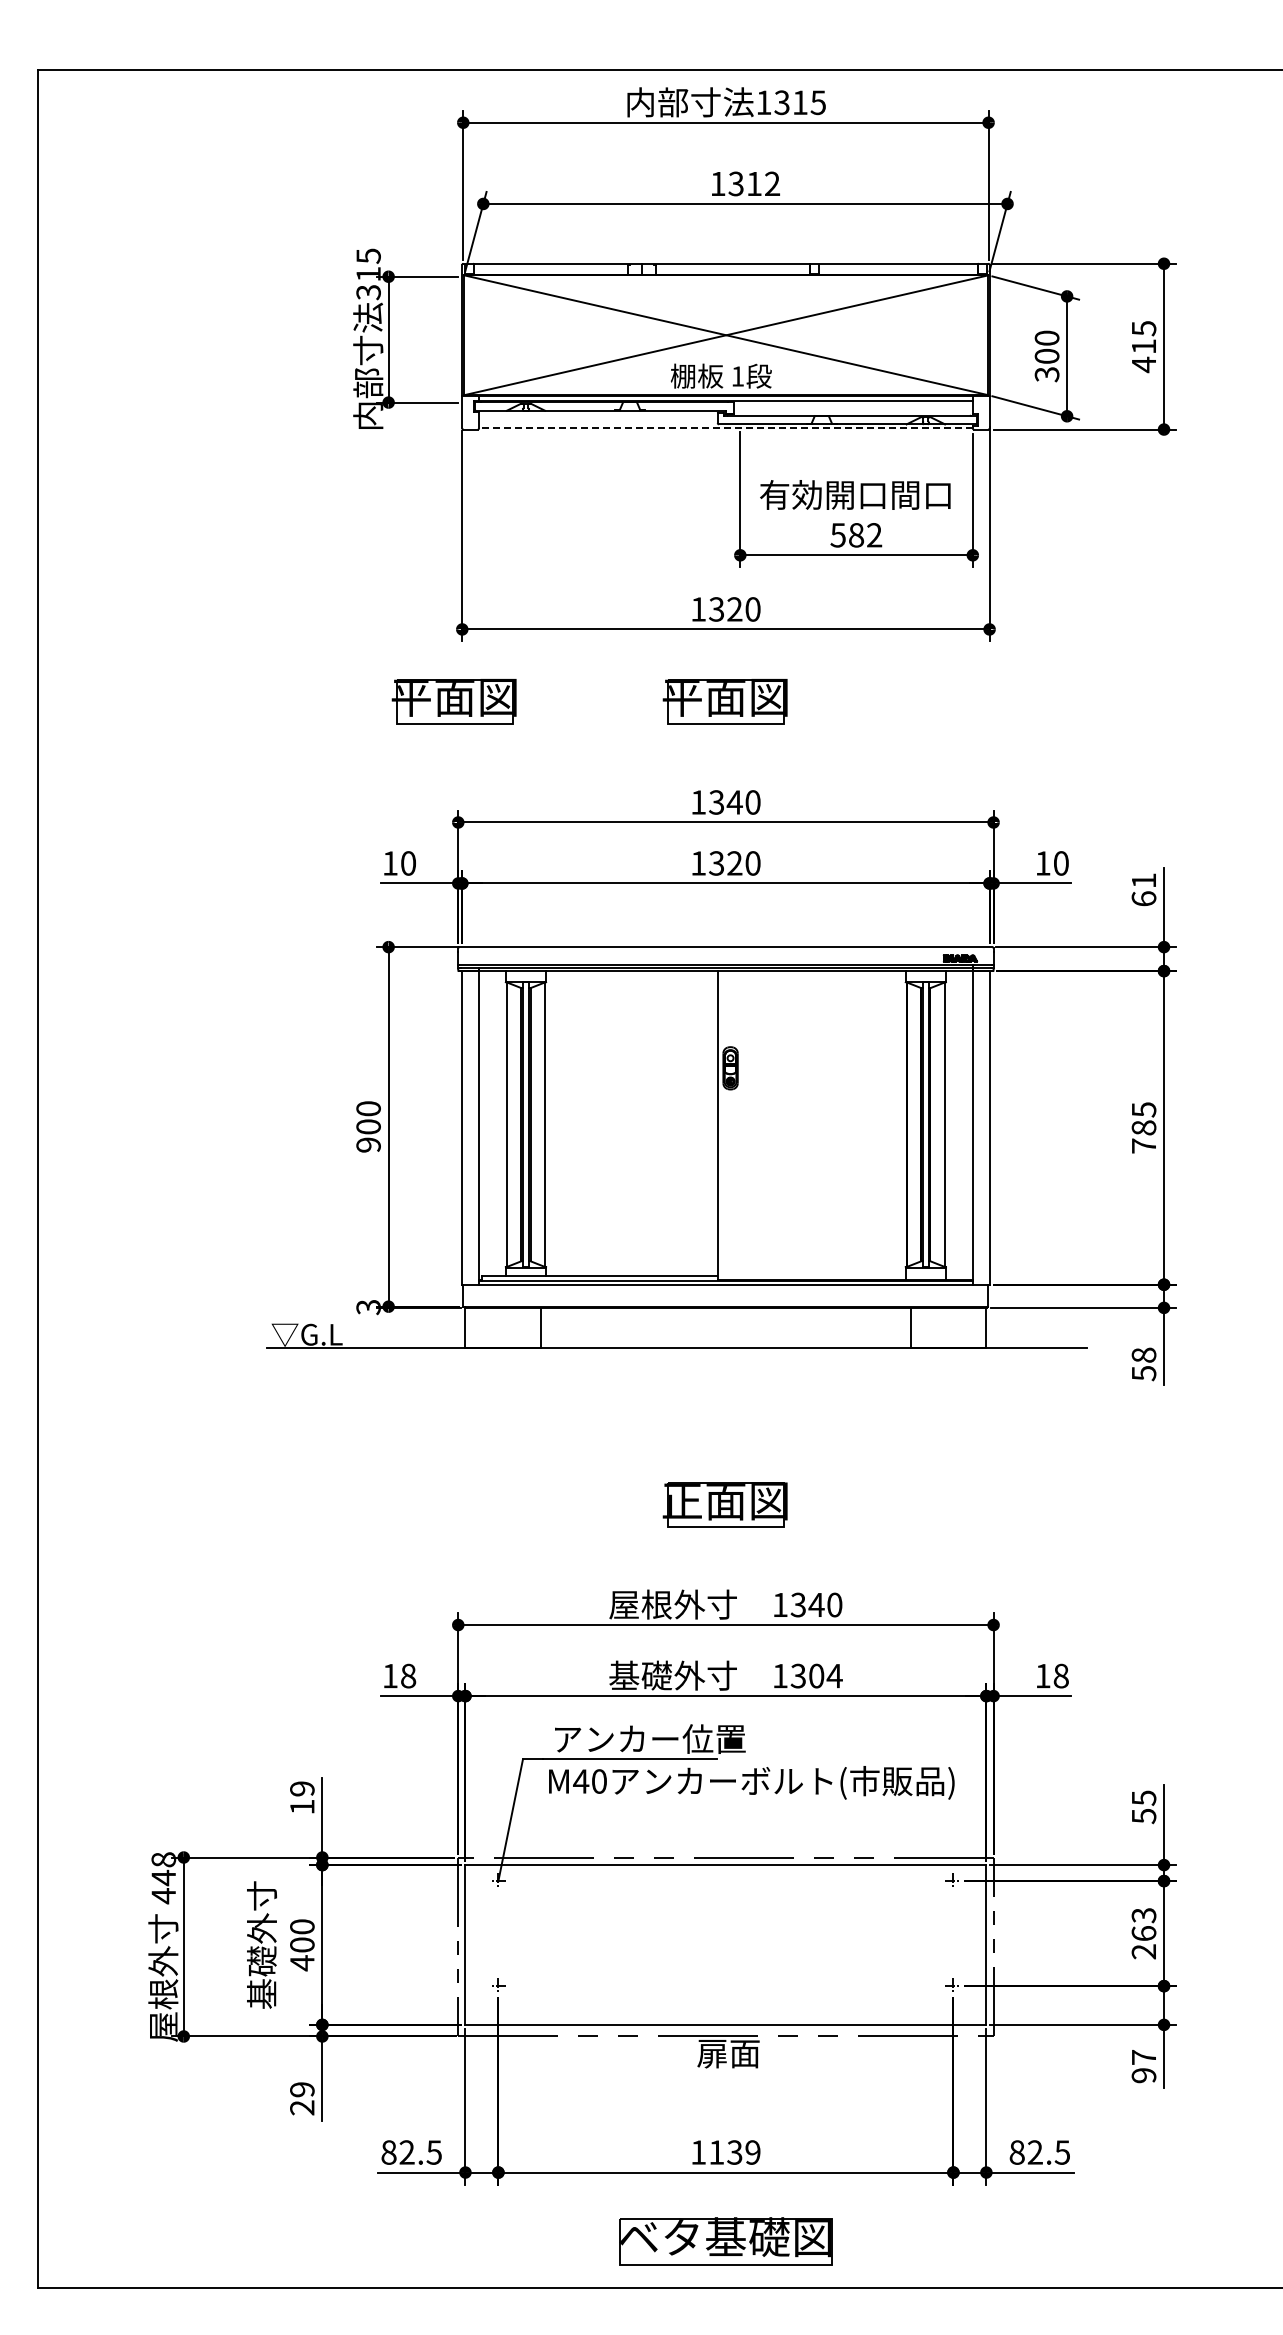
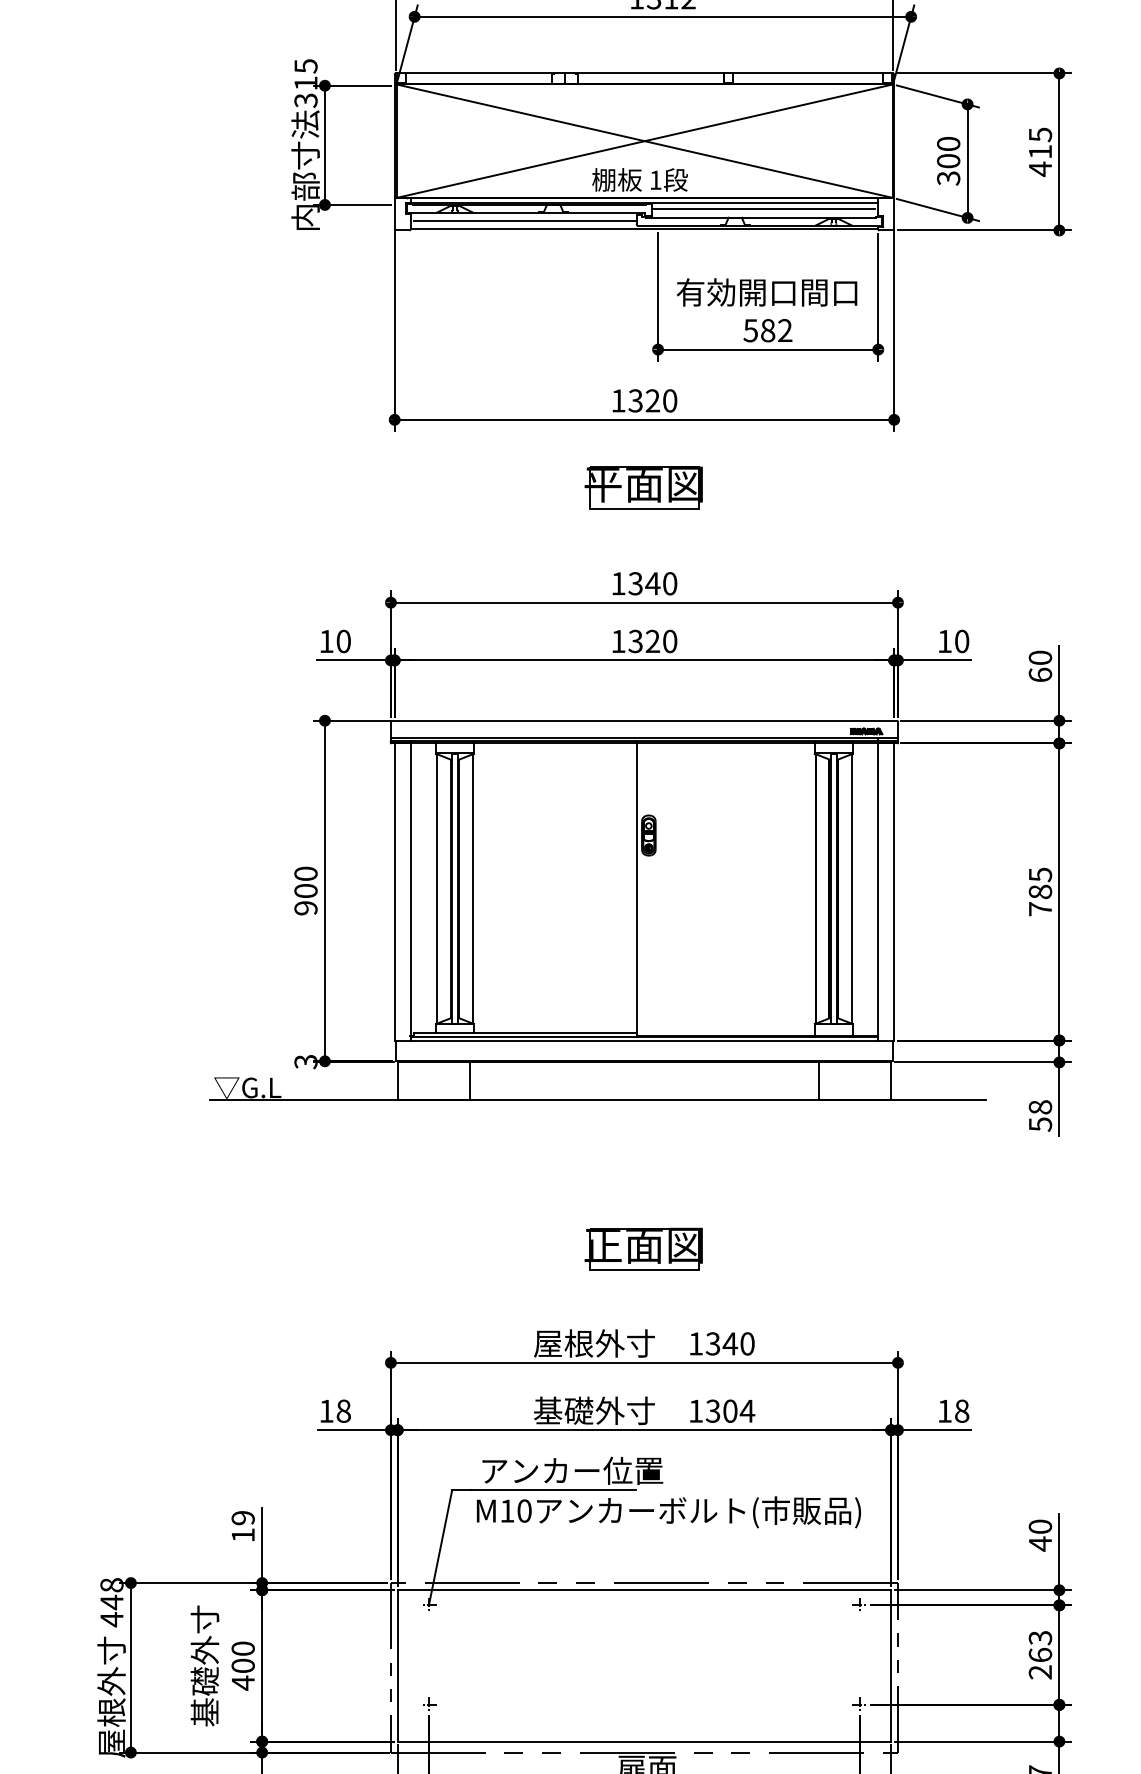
line: (851, 406) -> (763, 208), added
line: (599, 419) -> (524, 220), added
line: (725, 428) -> (644, 229), dashed -> solid
part: (453, 701) -> (386, 488), removed
text: (1143, 880) -> (1039, 657), 61 -> 60
text: (581, 1781) -> (507, 1511), M40 -> M10
text: (1143, 1807) -> (1039, 1535), 55 -> 40

